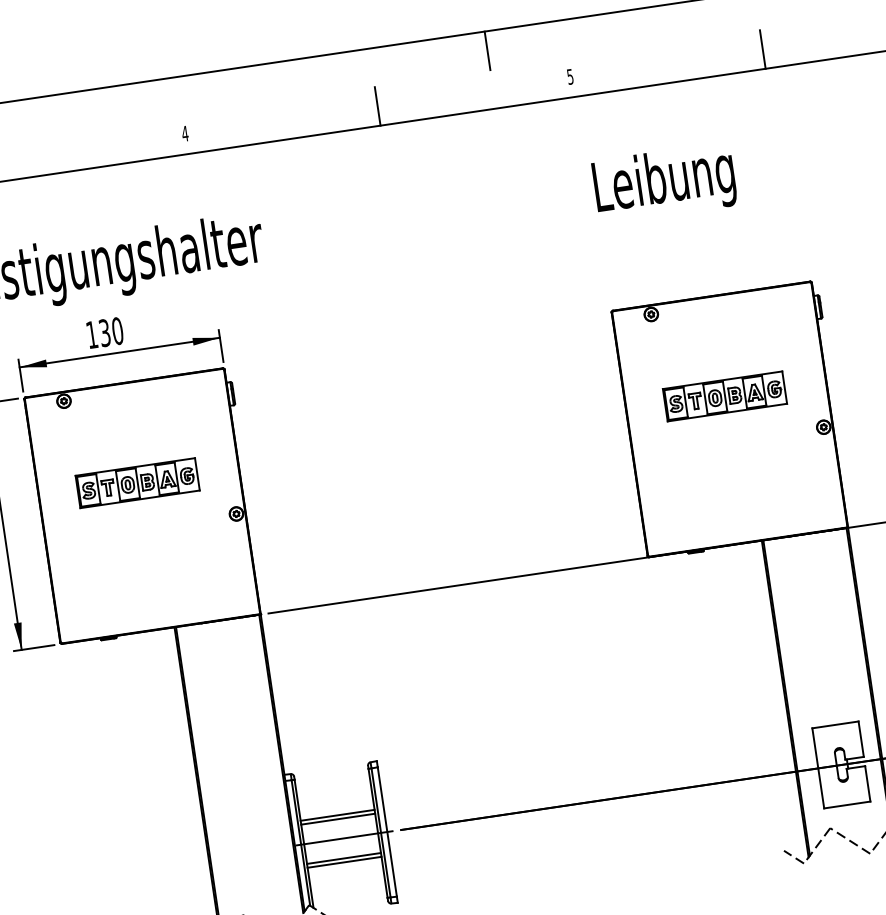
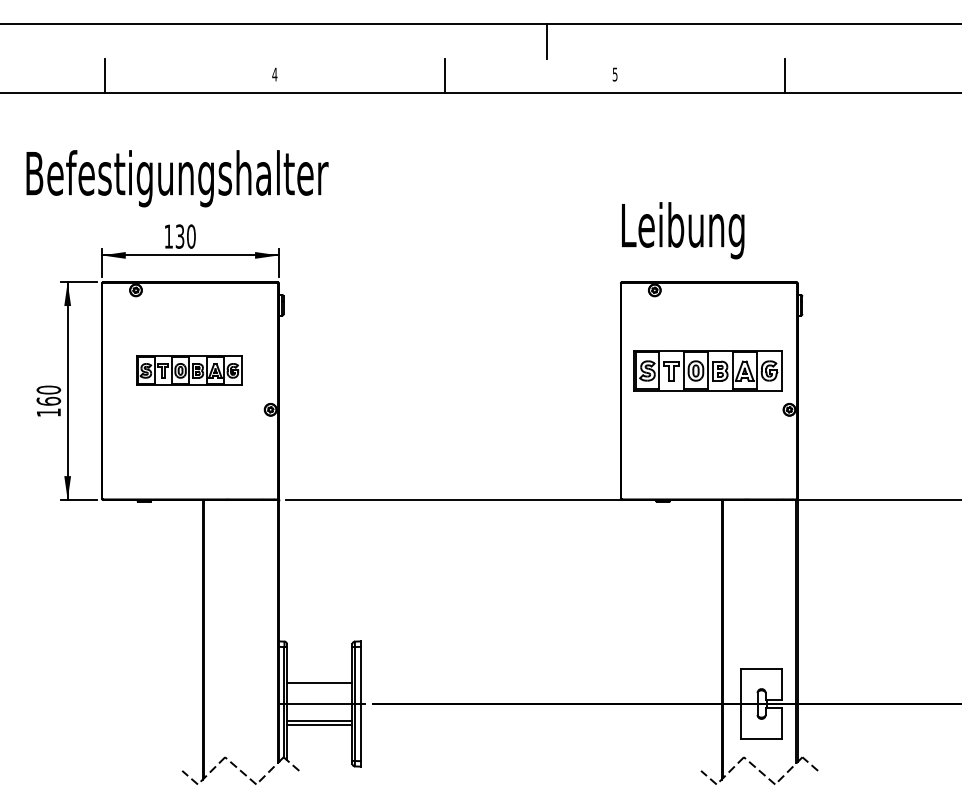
text: (665, 183) -> (683, 230), moved
part: (724, 396) -> (707, 370), size x1.4
line: (337, 819) -> (319, 686), removed

